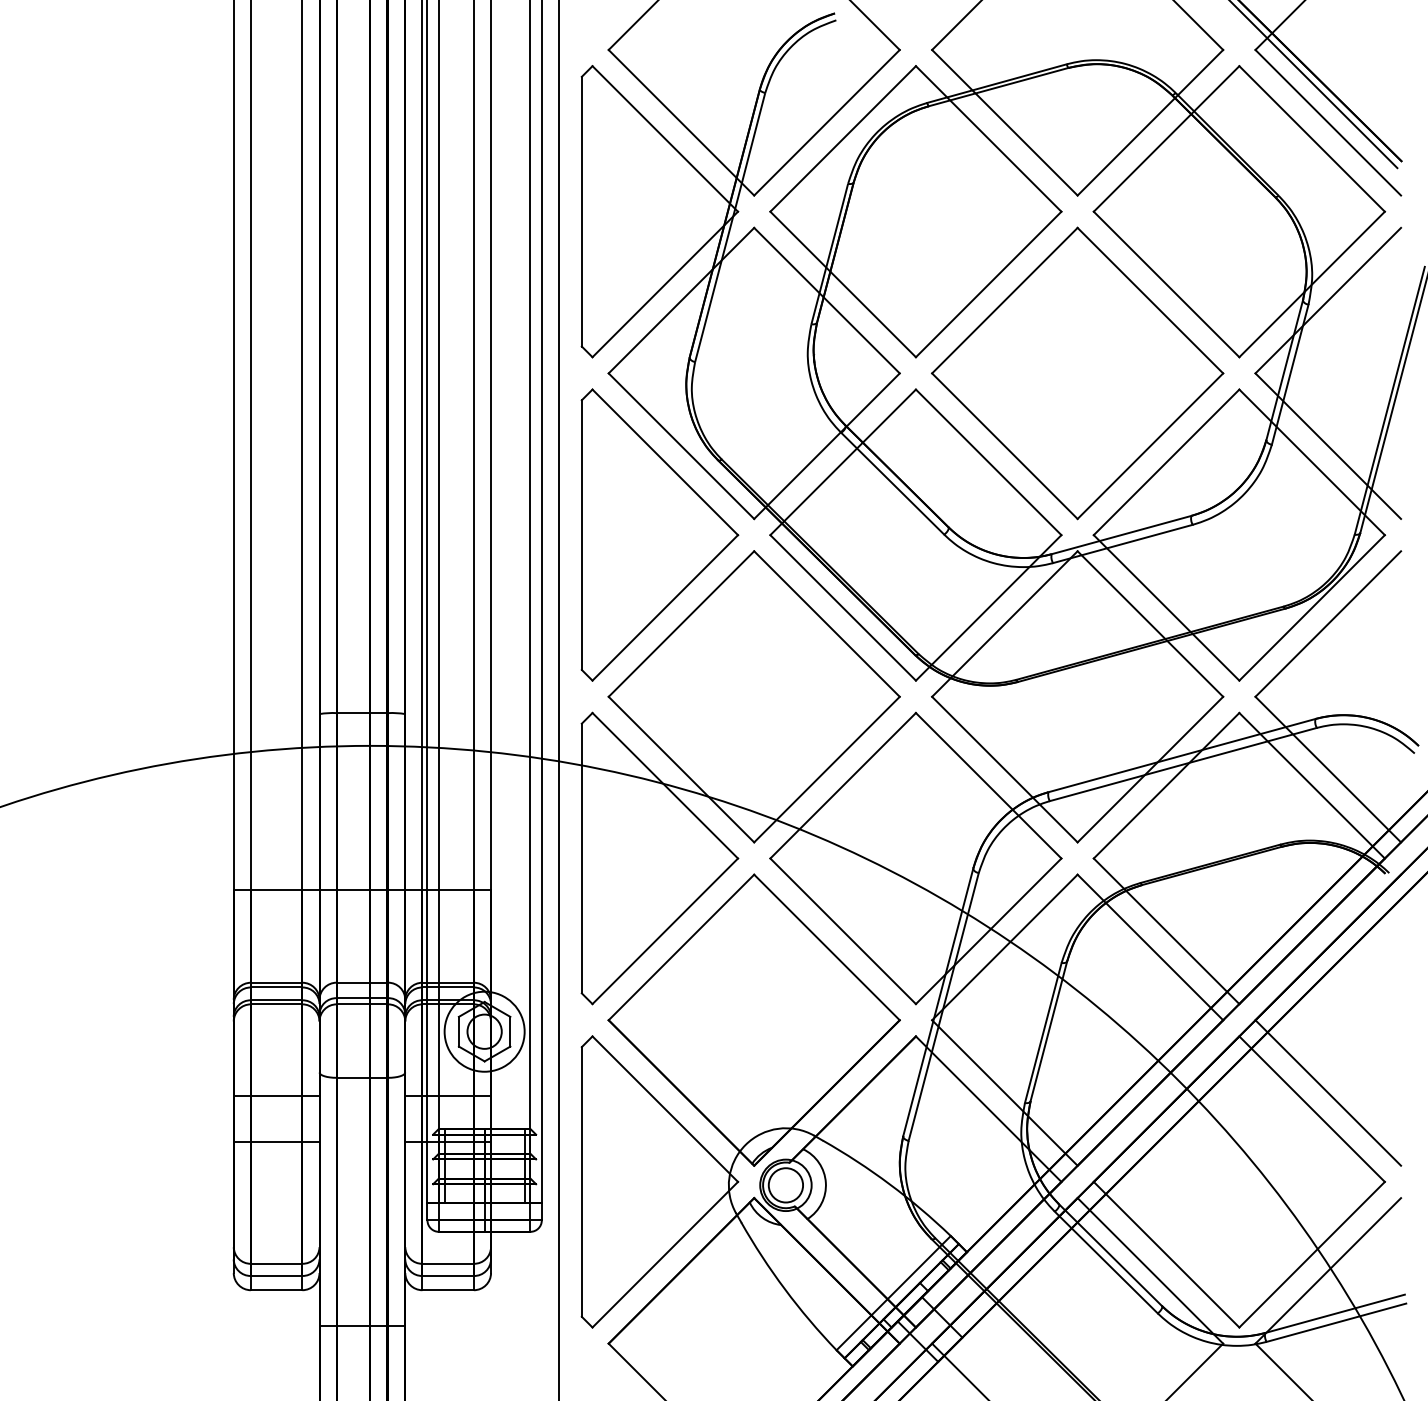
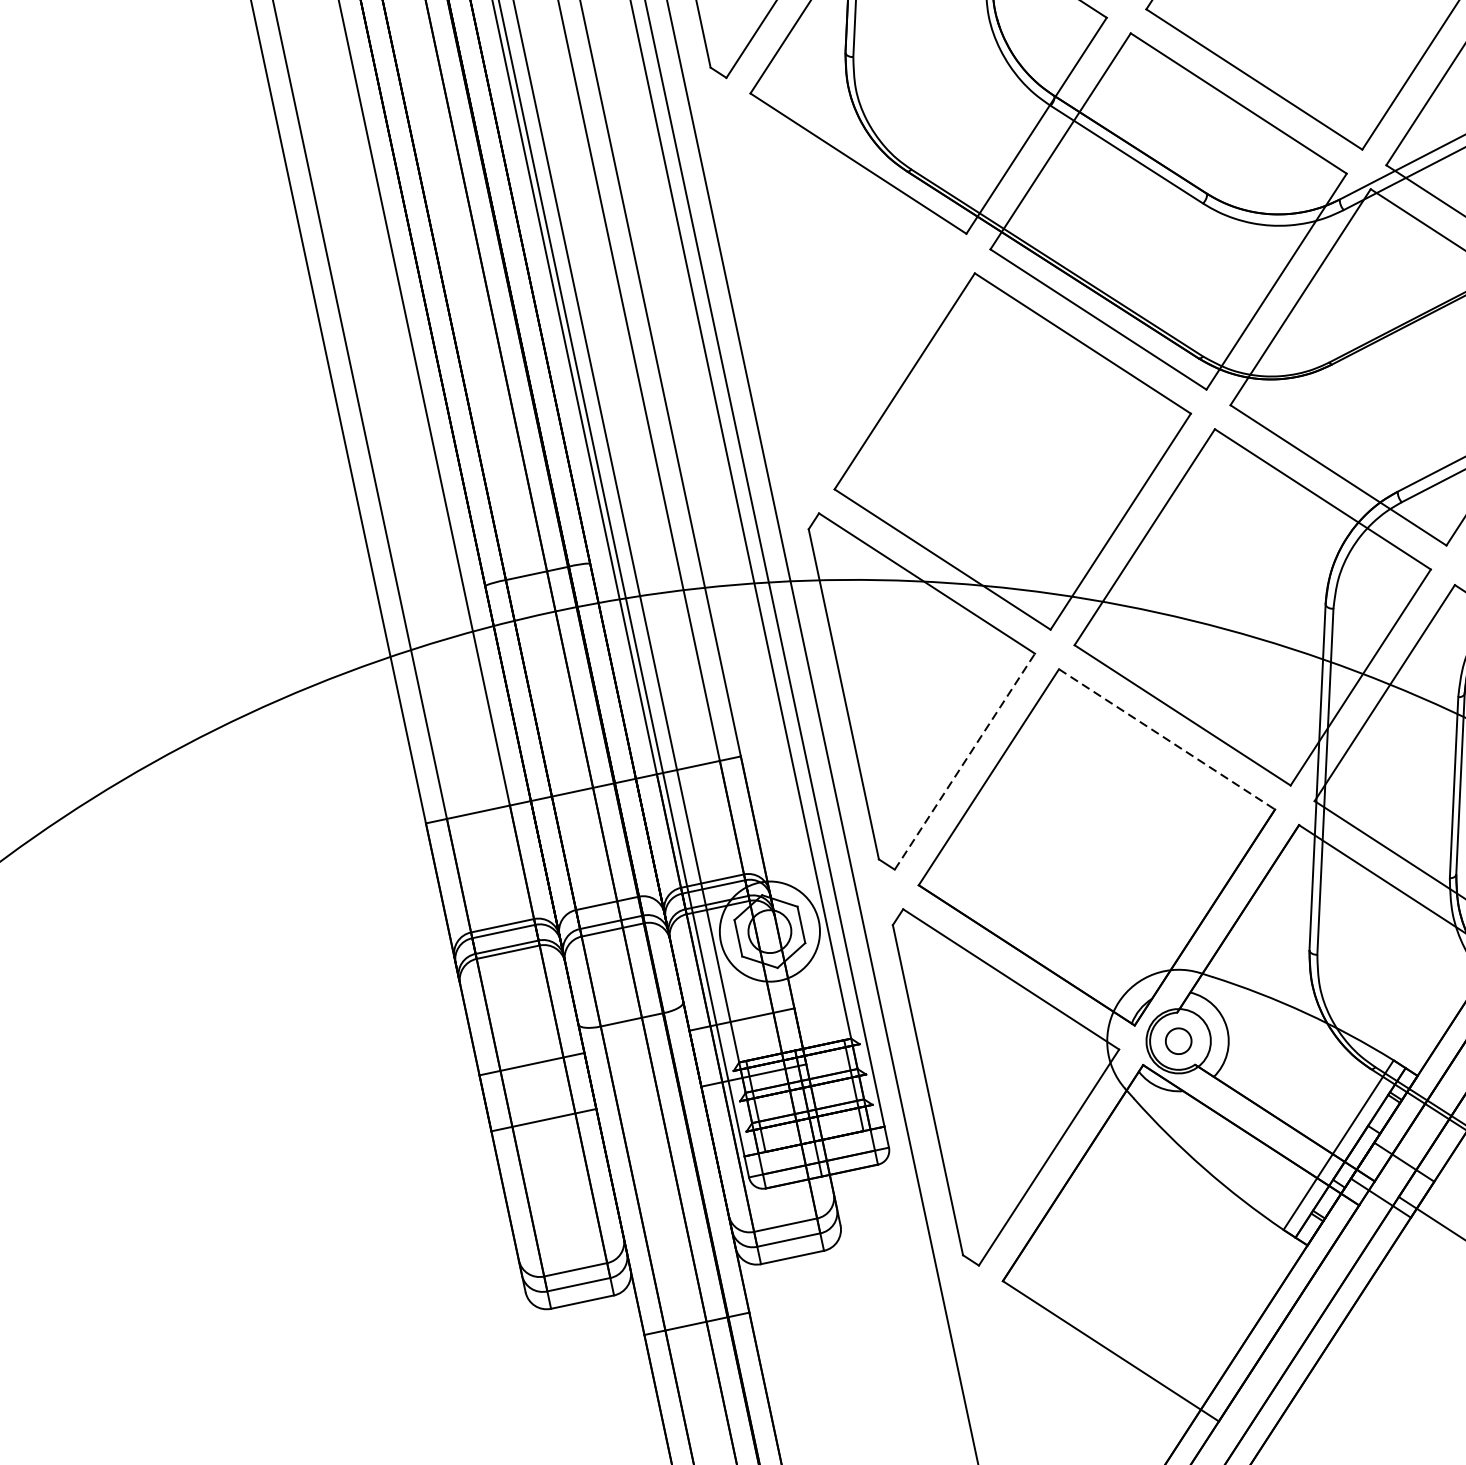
part: (659, 534) -> (854, 277), removed
line: (665, 931) -> (965, 761), solid -> dashed
line: (826, 947) -> (1166, 739), solid -> dashed
circle: (785, 1185) -> (1178, 1041), size x0.6

